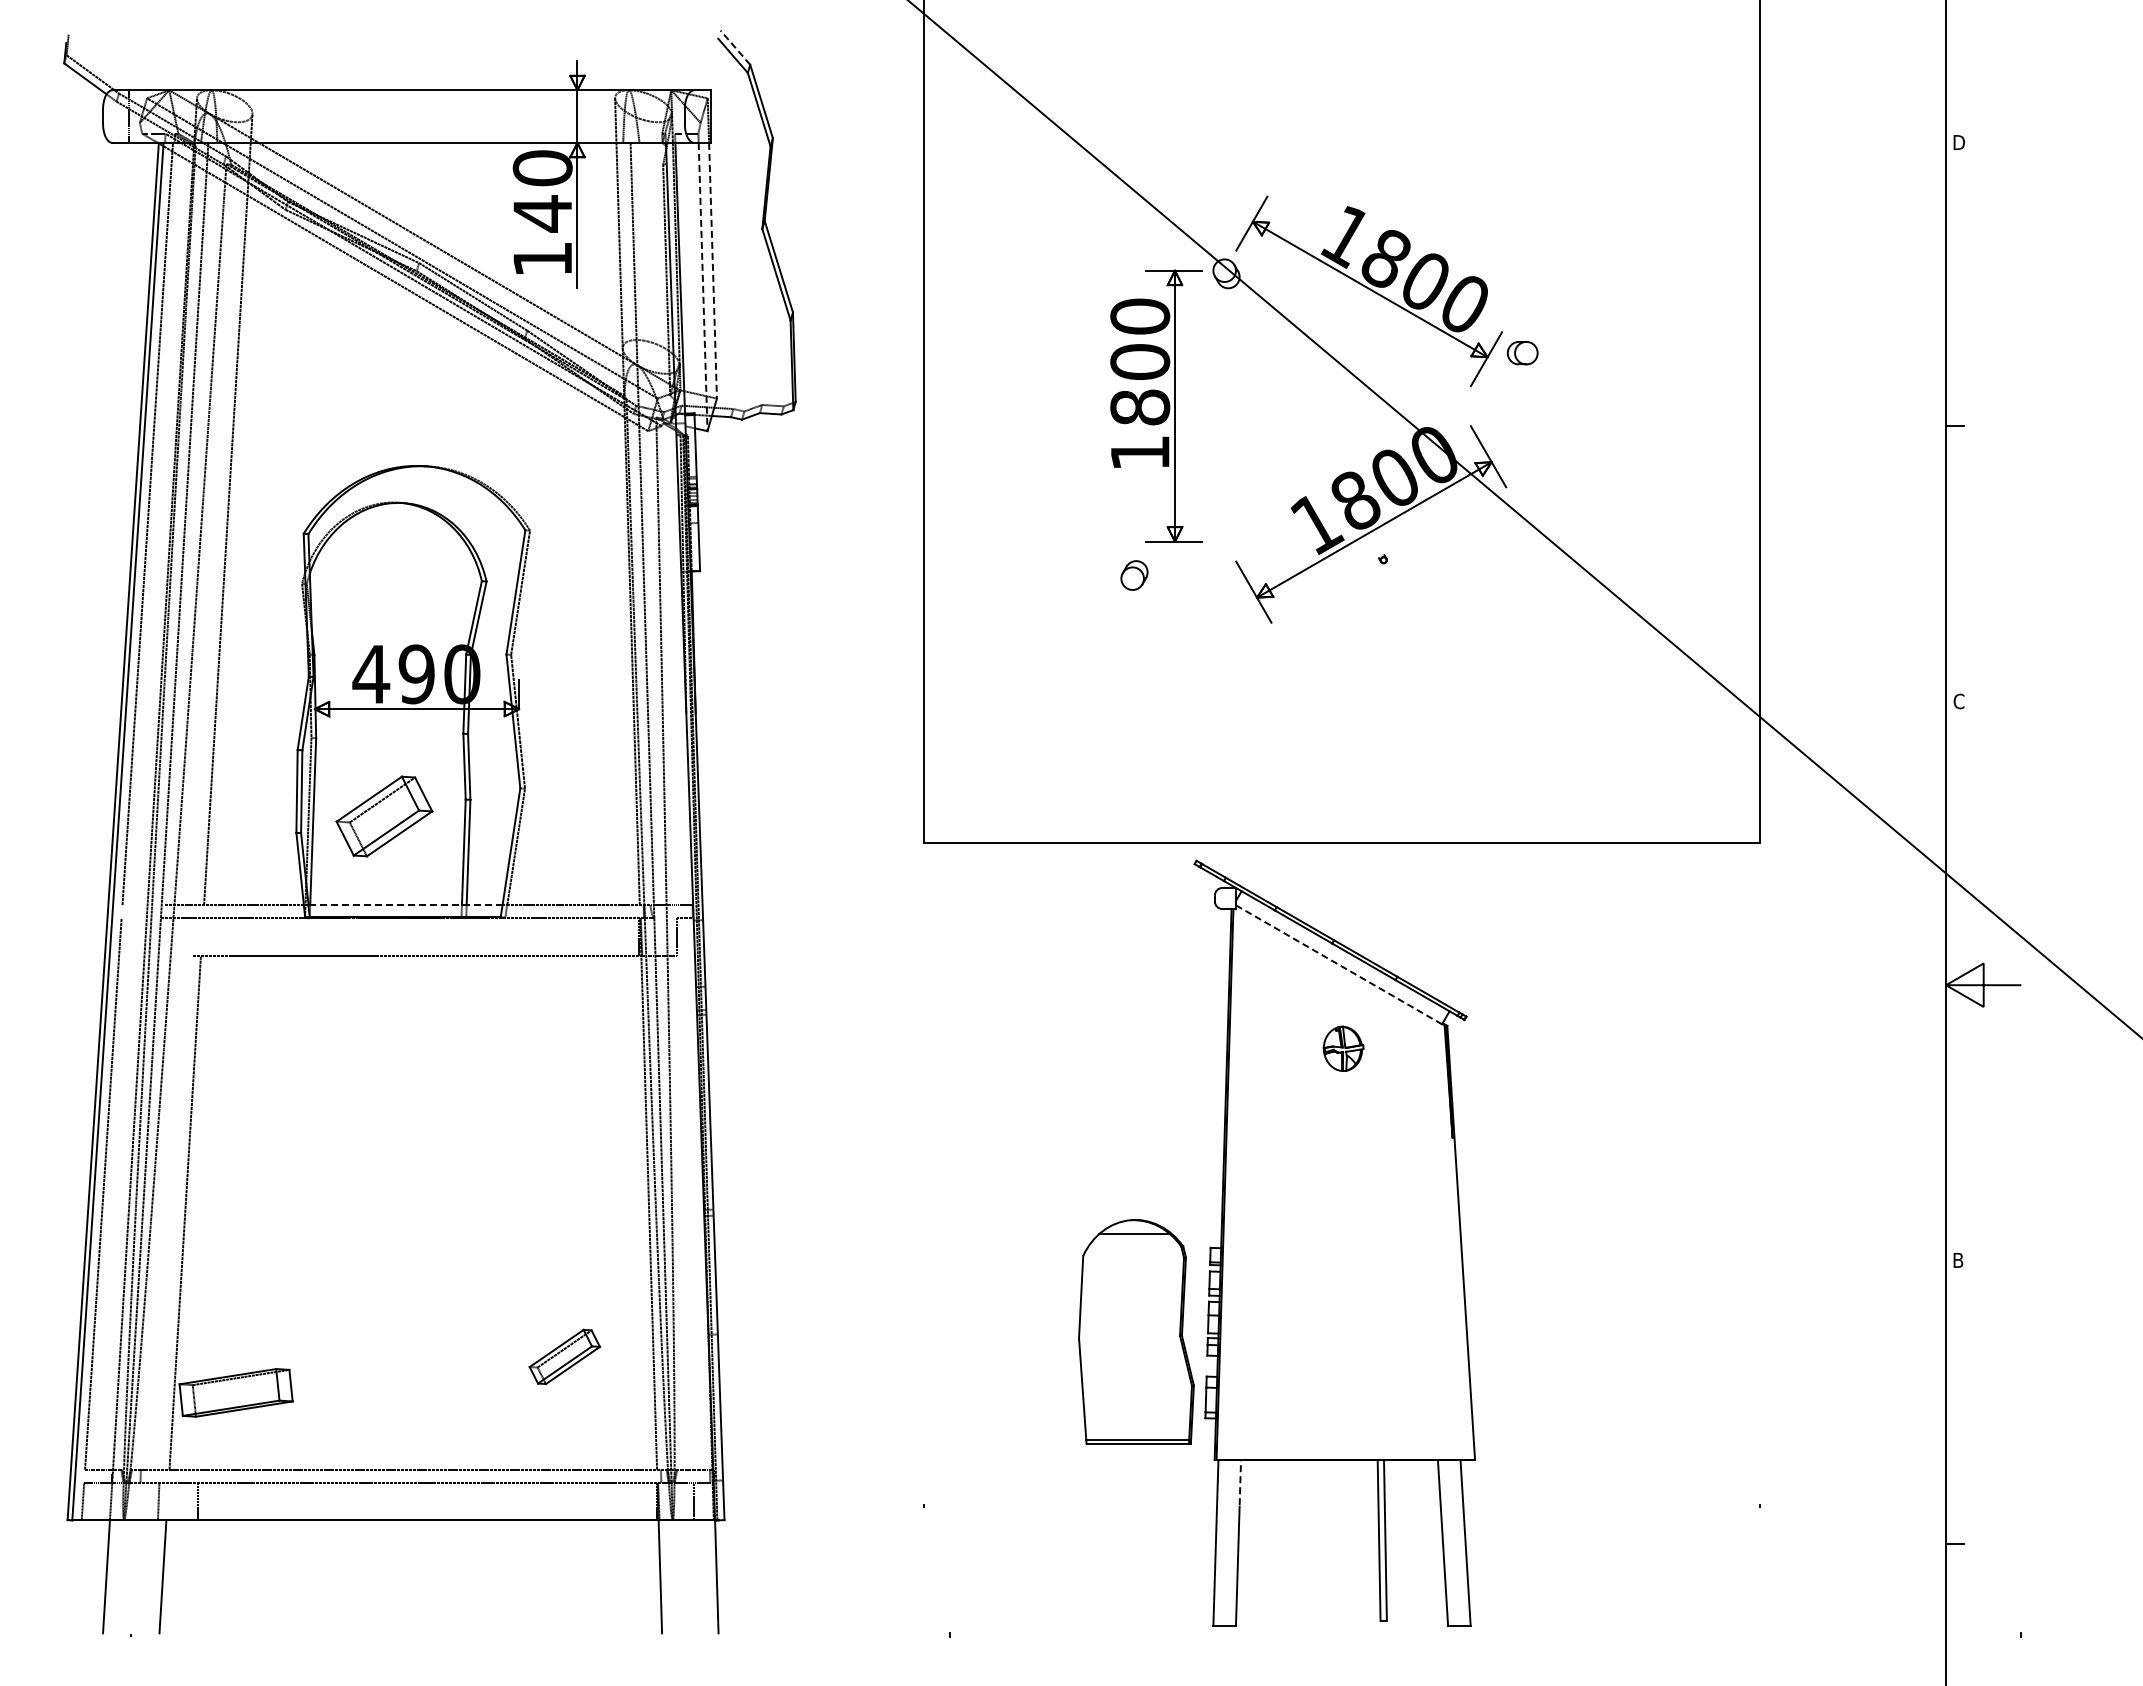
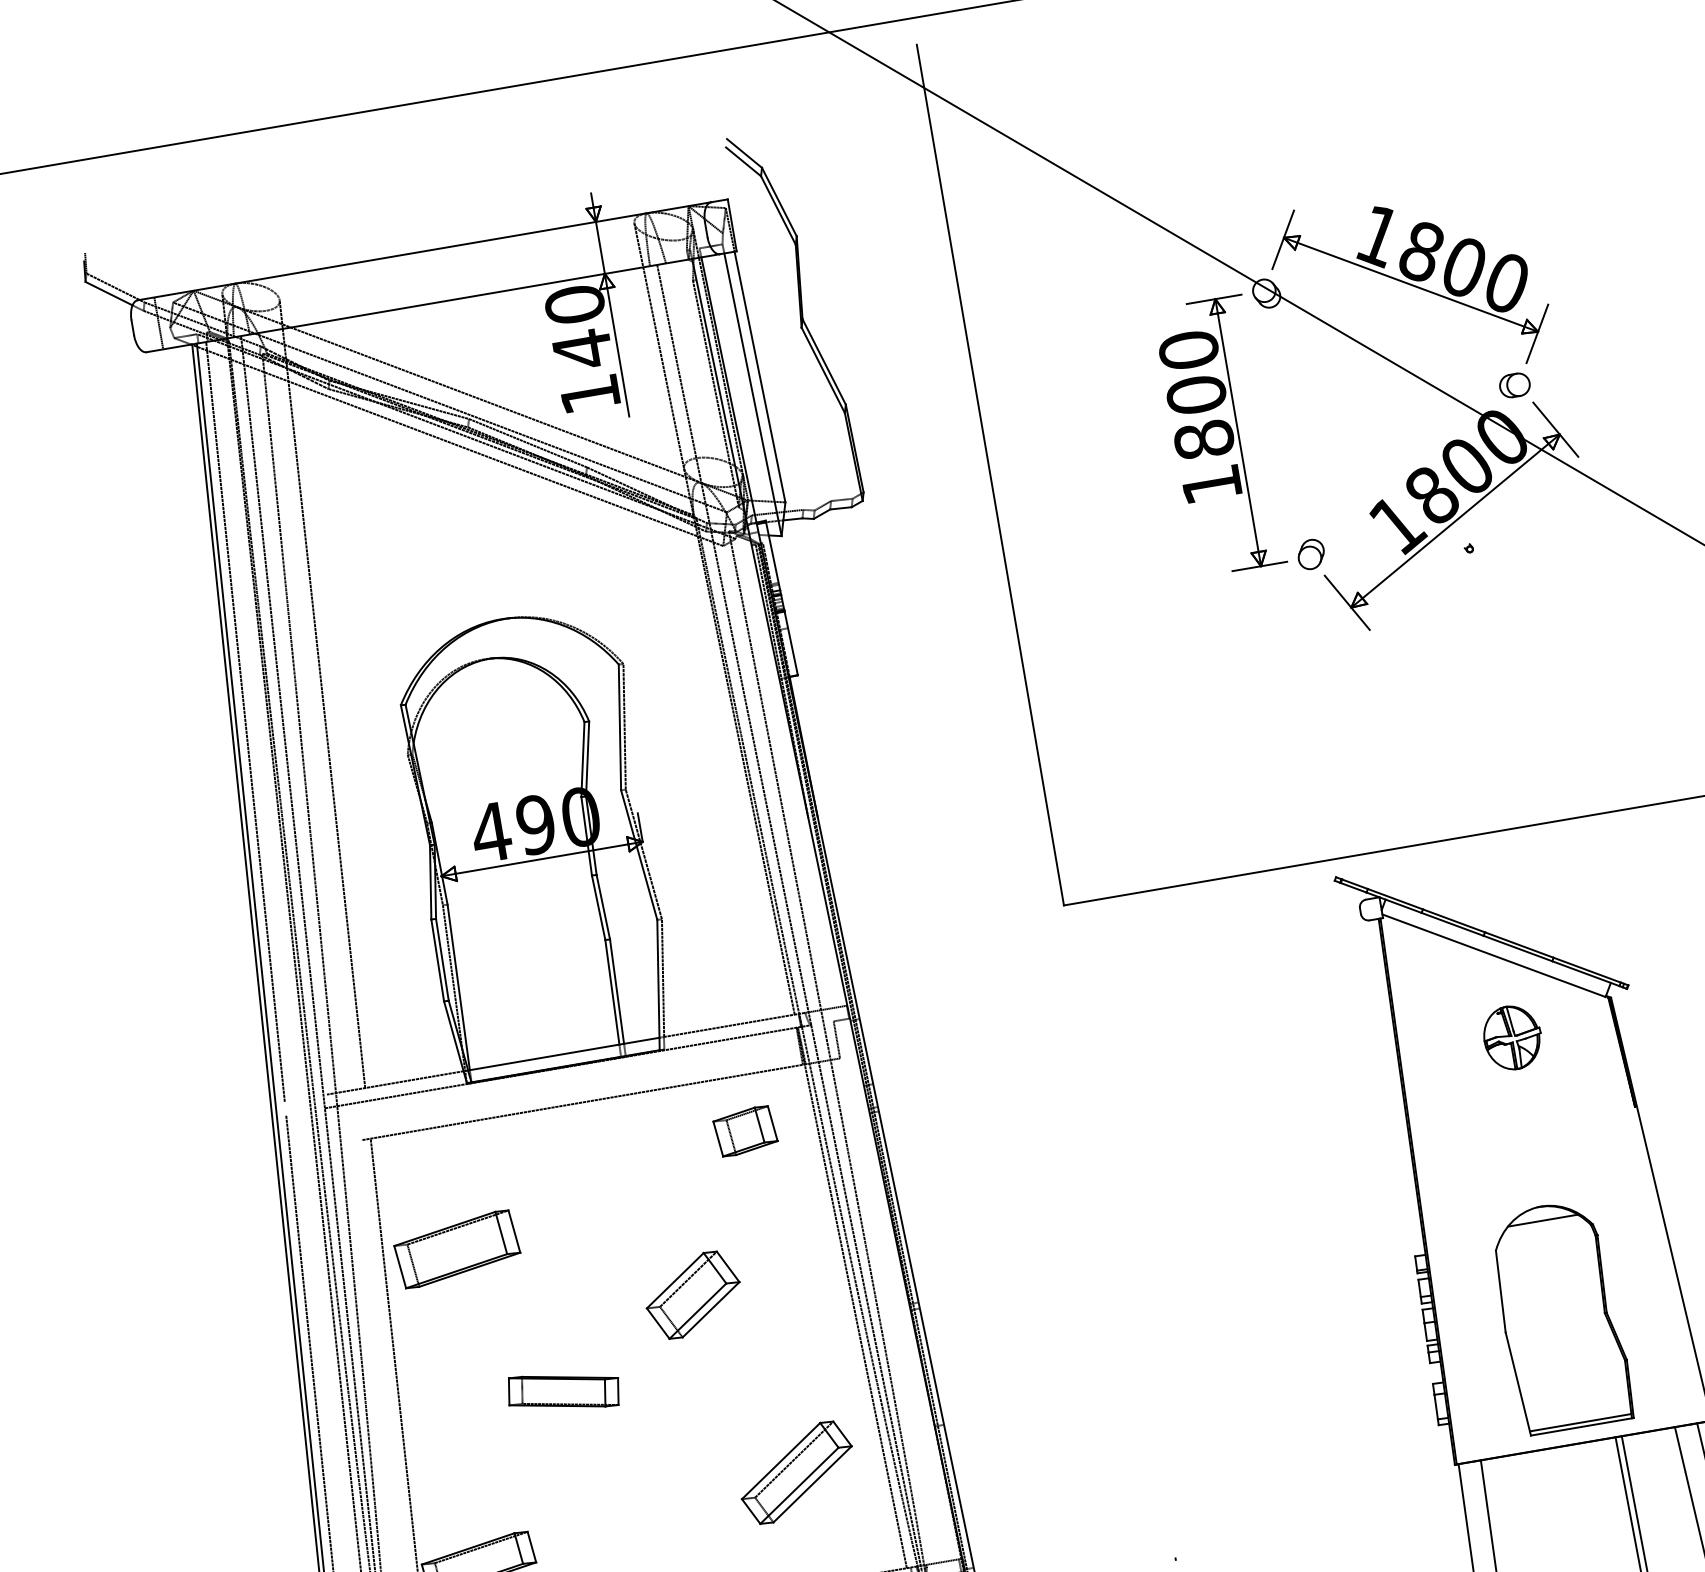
line: (735, 47) -> (744, 153), dashed -> solid
line: (713, 270) -> (760, 376), dashed -> solid
line: (703, 287) -> (753, 395), dashed -> solid
part: (1522, 353) -> (1514, 385), moved
part: (1134, 575) -> (1311, 554), moved
part: (384, 816) -> (693, 1295), moved
line: (404, 905) -> (562, 1054), dashed -> solid
line: (1339, 964) -> (1494, 955), dashed -> solid
part: (571, 1011) -> (745, 1131), added
part: (1343, 1048) -> (1512, 1037), size x1.43
part: (267, 1079) -> (457, 1249), added
part: (348, 1237) -> (563, 1391), added
part: (1136, 1331) -> (1561, 1316), moved
part: (564, 1356) -> (796, 1472), size x1.67
line: (1240, 1482) -> (1484, 1482), dashed -> solid

